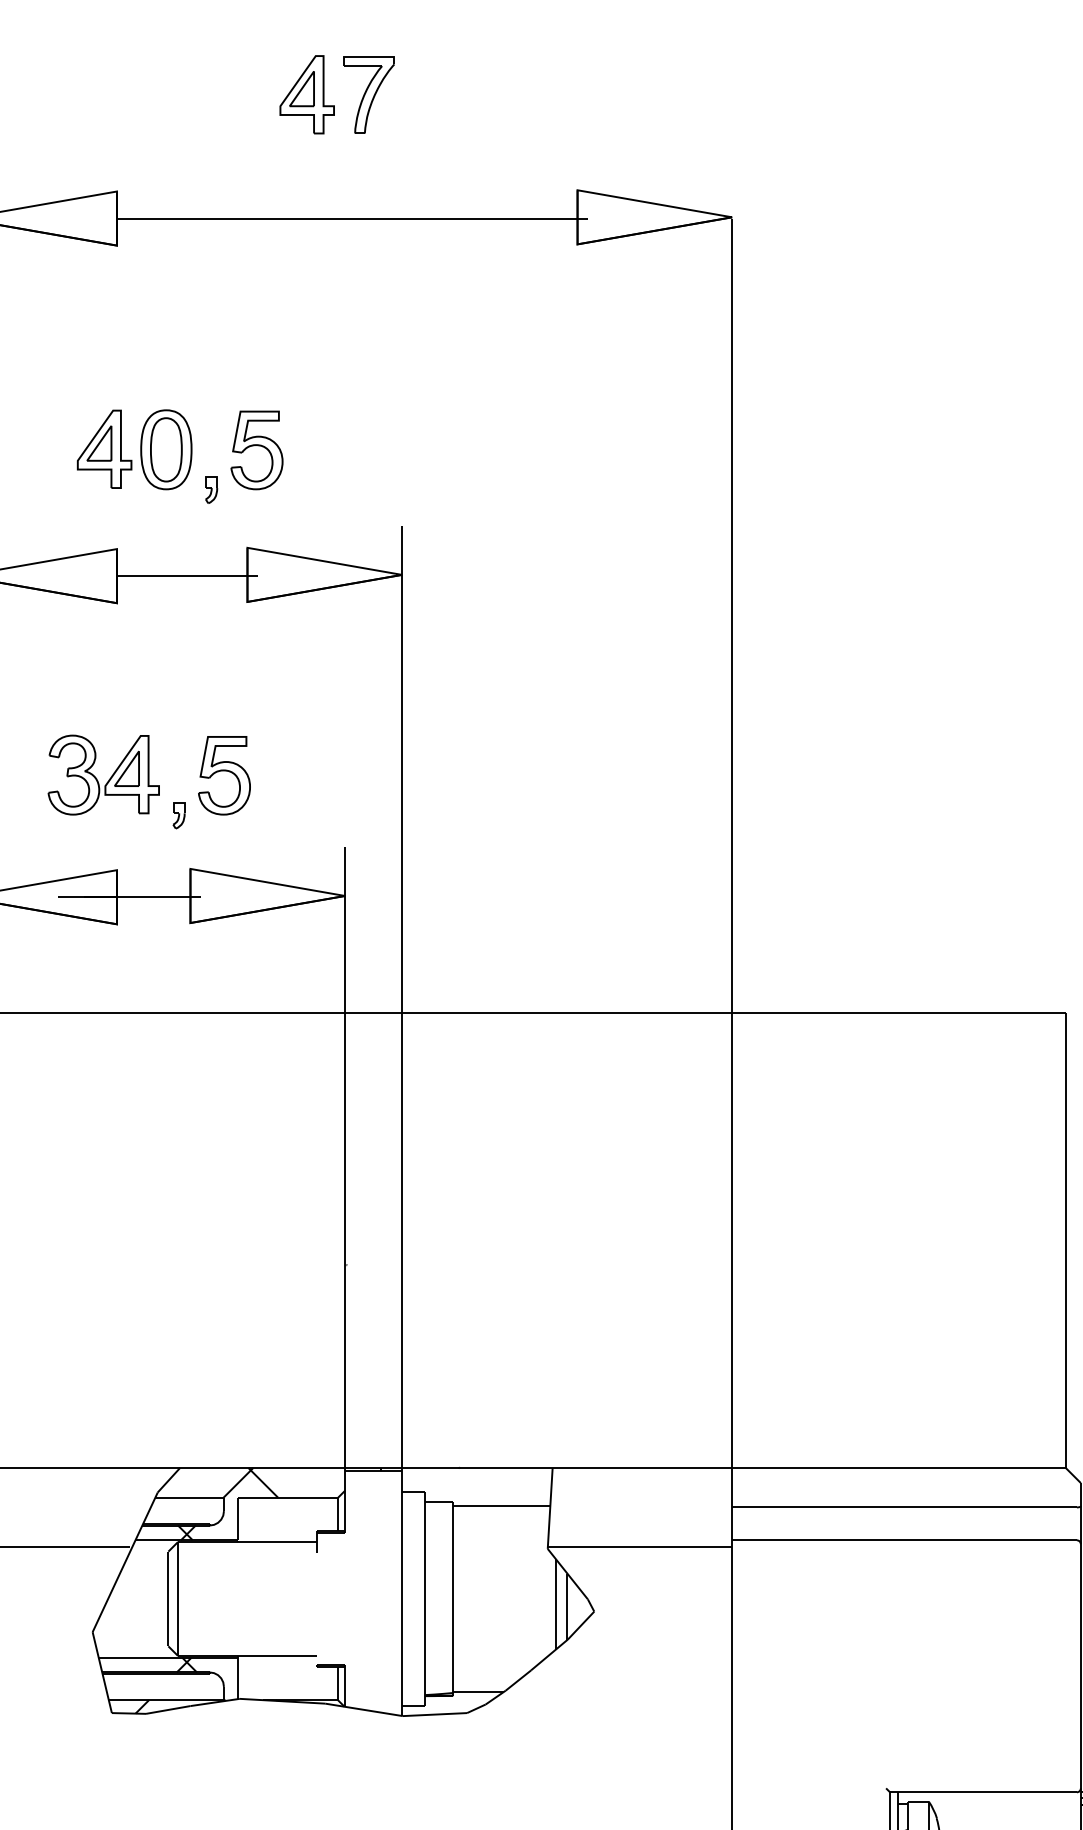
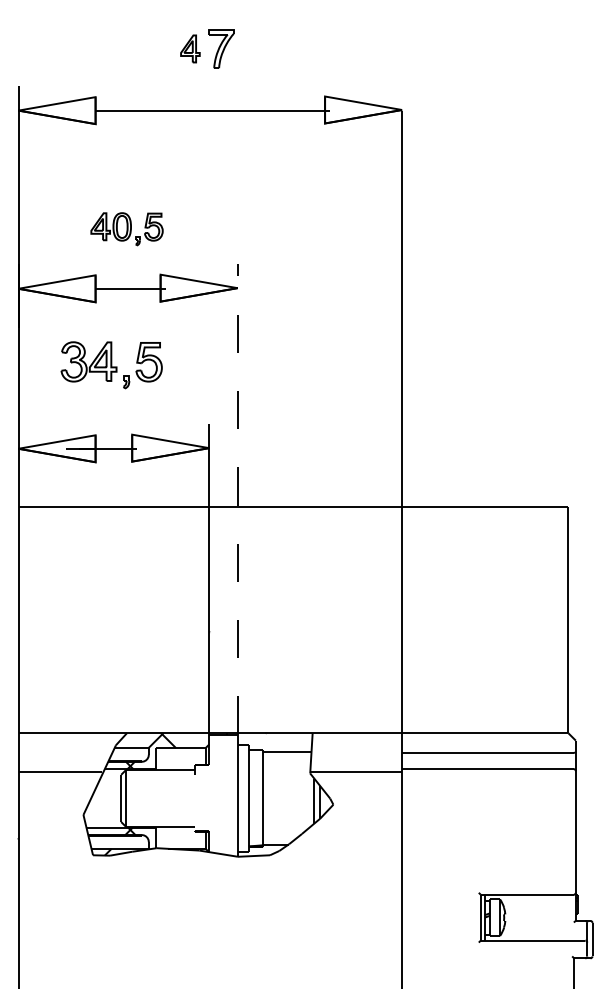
part: (307, 93) -> (190, 48), size x0.7
part: (179, 457) -> (126, 229), size x0.7
part: (148, 782) -> (111, 365), moved
line: (401, 997) -> (237, 498), solid -> dashed

